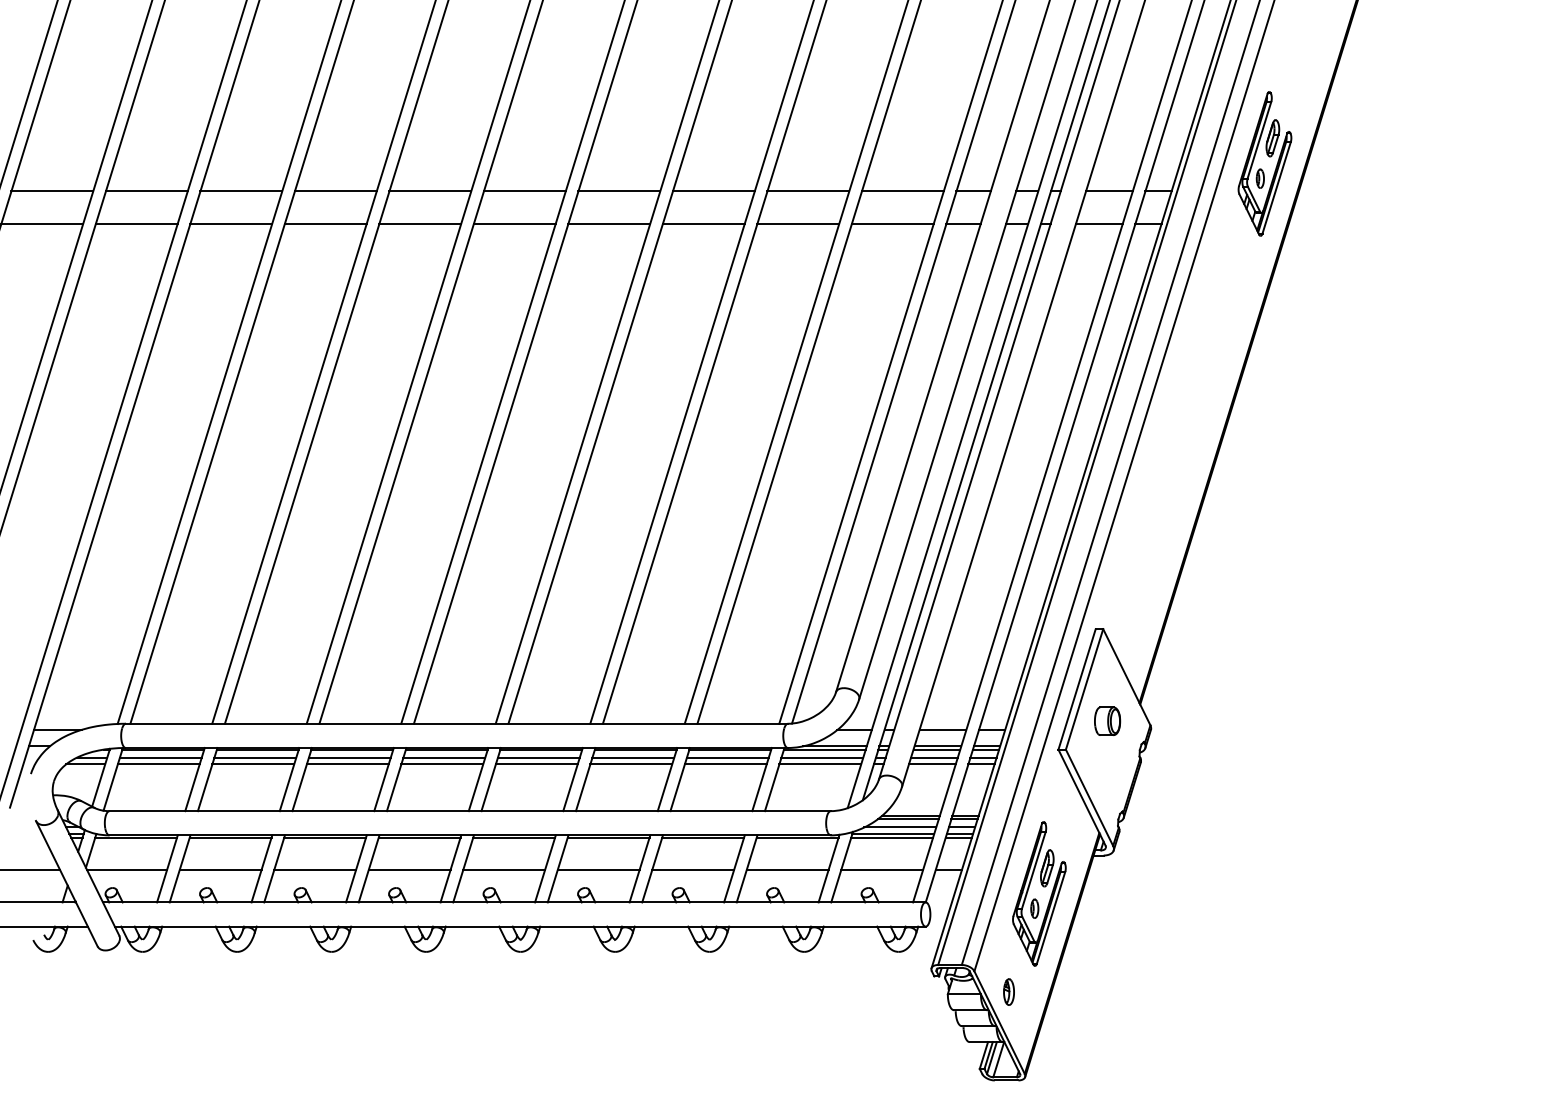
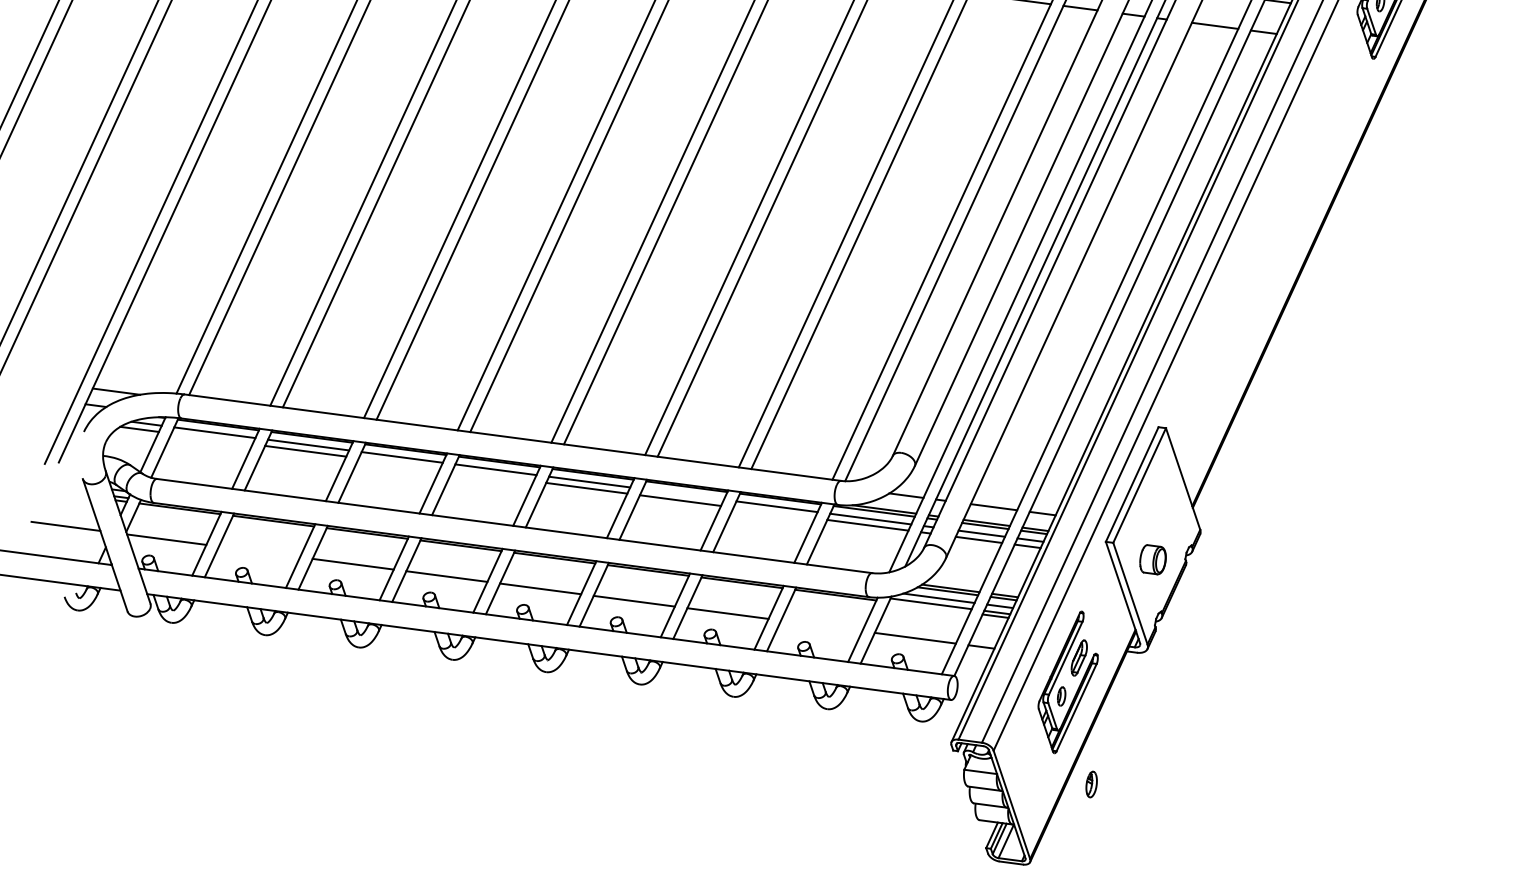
part: (1107, 720) -> (1153, 559), moved
line: (633, 757) -> (683, 494), removed
line: (158, 764) -> (211, 439), removed
line: (347, 764) -> (399, 463), removed
line: (442, 764) -> (493, 476), removed
line: (725, 764) -> (773, 513), removed
line: (892, 837) -> (929, 607), removed
line: (220, 870) -> (259, 552), removed
line: (787, 870) -> (821, 626), removed
part: (1008, 991) -> (1091, 783), moved

